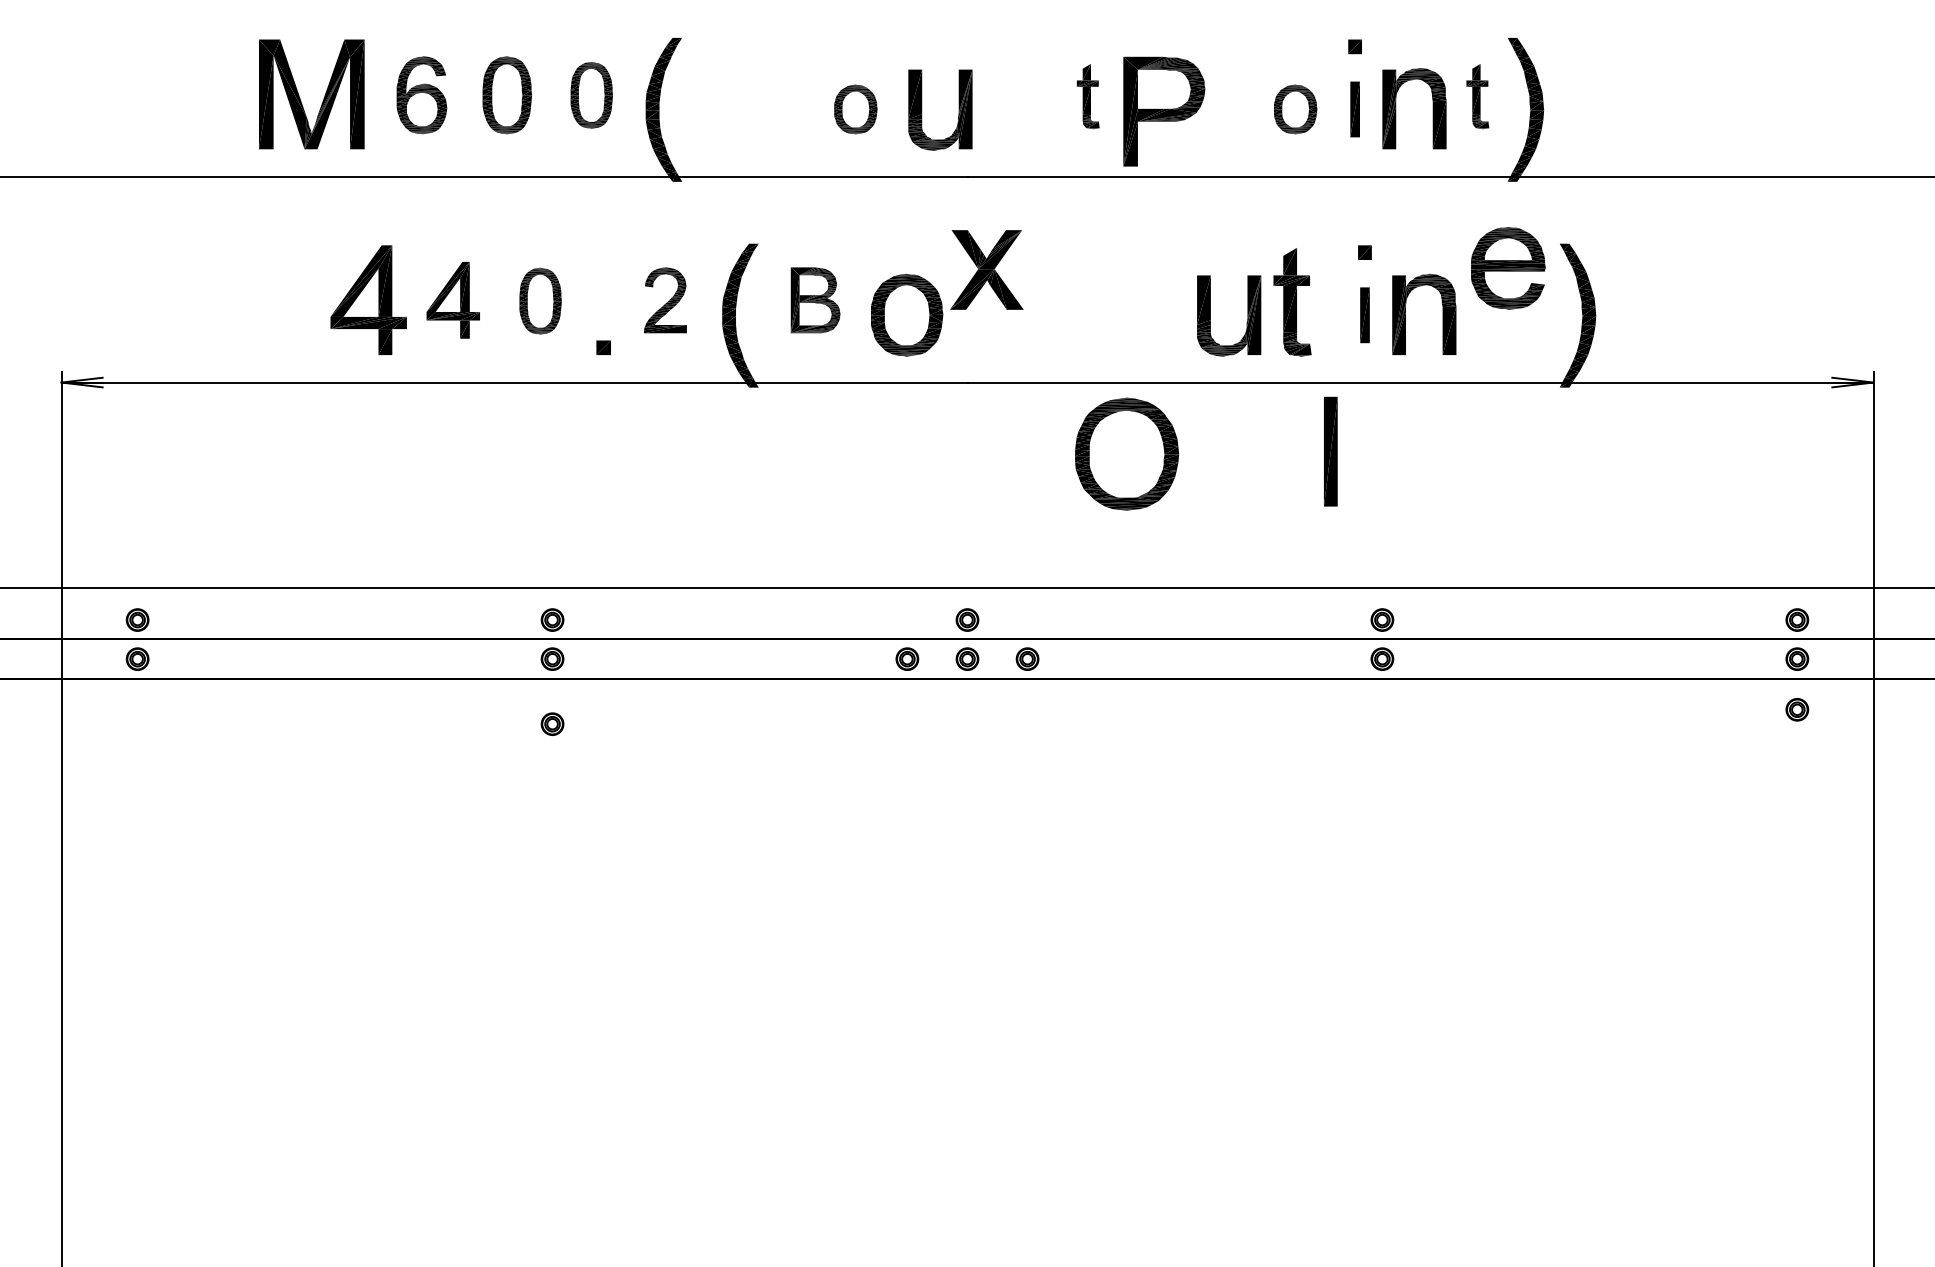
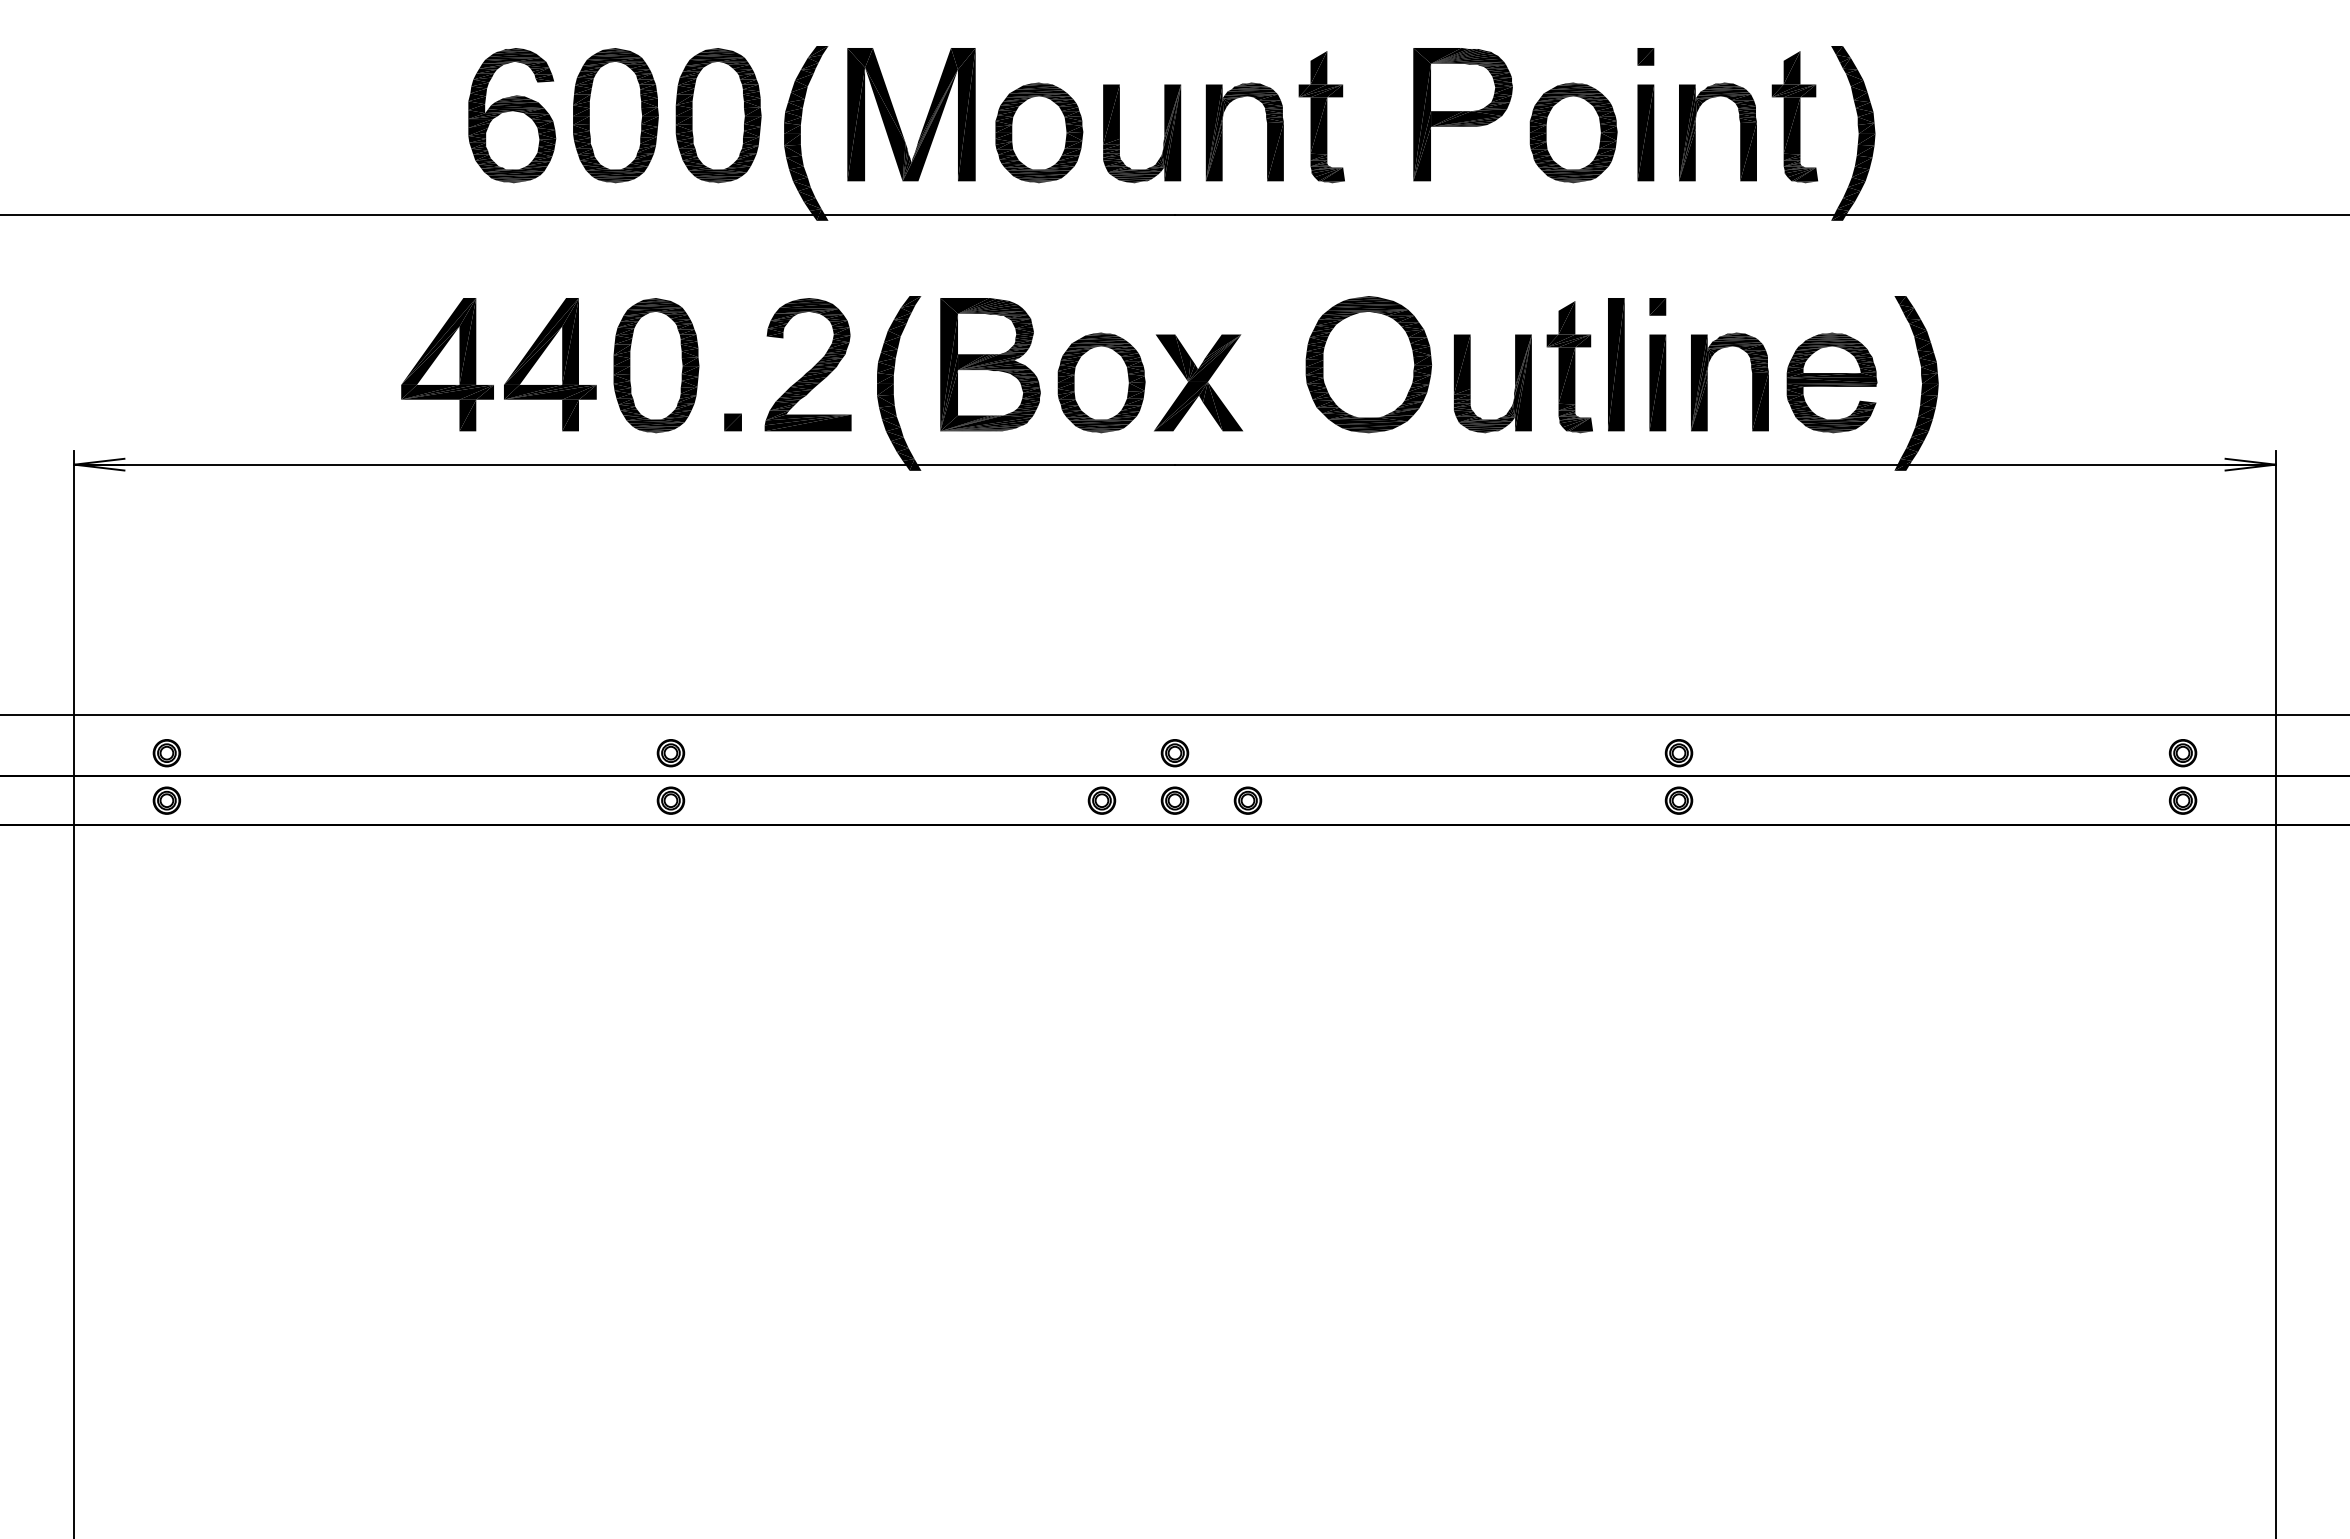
part: (422, 95) -> (512, 115), size x1.43
part: (506, 95) -> (615, 115), size x1.43
part: (591, 95) -> (718, 115), size x1.67
part: (1088, 96) -> (1321, 117), size x1.67
part: (1477, 96) -> (1794, 117), size x1.67
part: (300, 97) -> (897, 118), moved
part: (1006, 108) -> (1222, 131), added
part: (855, 109) -> (1039, 132), size x1.67
part: (1295, 109) -> (1573, 132), size x1.67
part: (1354, 109) -> (1645, 132), size x1.43
part: (1163, 111) -> (1462, 114), moved
part: (1507, 267) -> (1831, 382), moved
part: (986, 269) -> (1198, 382), moved
part: (453, 300) -> (550, 364), size x1.43
part: (540, 300) -> (656, 365), size x1.67
part: (664, 300) -> (807, 364), size x1.67
part: (815, 300) -> (990, 364), size x1.67
part: (1364, 314) -> (1657, 382), size x1.43
part: (1330, 451) -> (1616, 364), moved
part: (1126, 454) -> (1368, 364), moved
part: (1796, 710) -> (2182, 862), removed
part: (552, 724) -> (670, 879), removed

